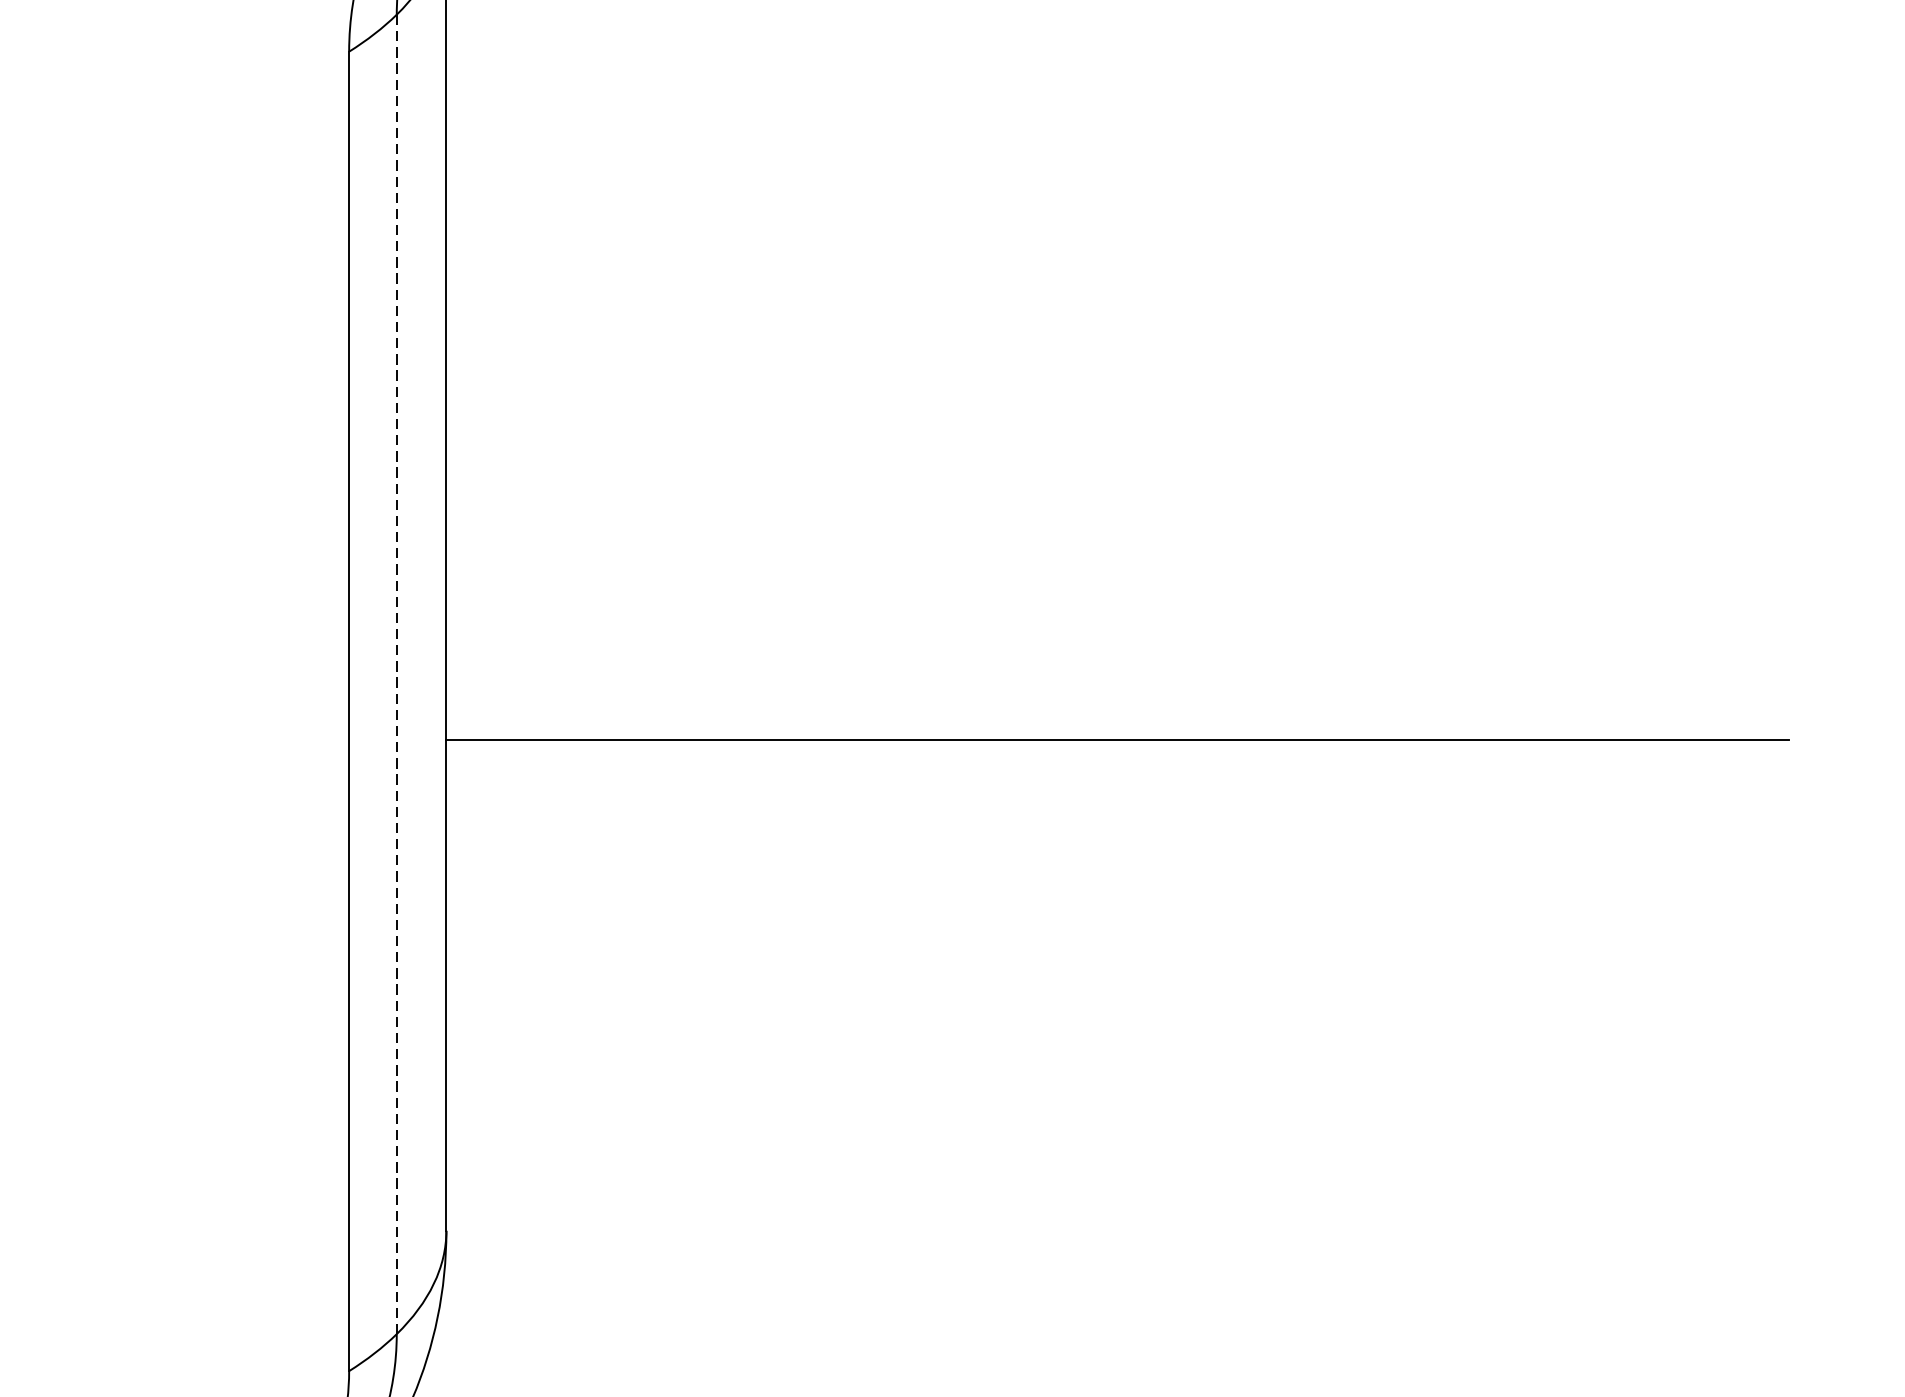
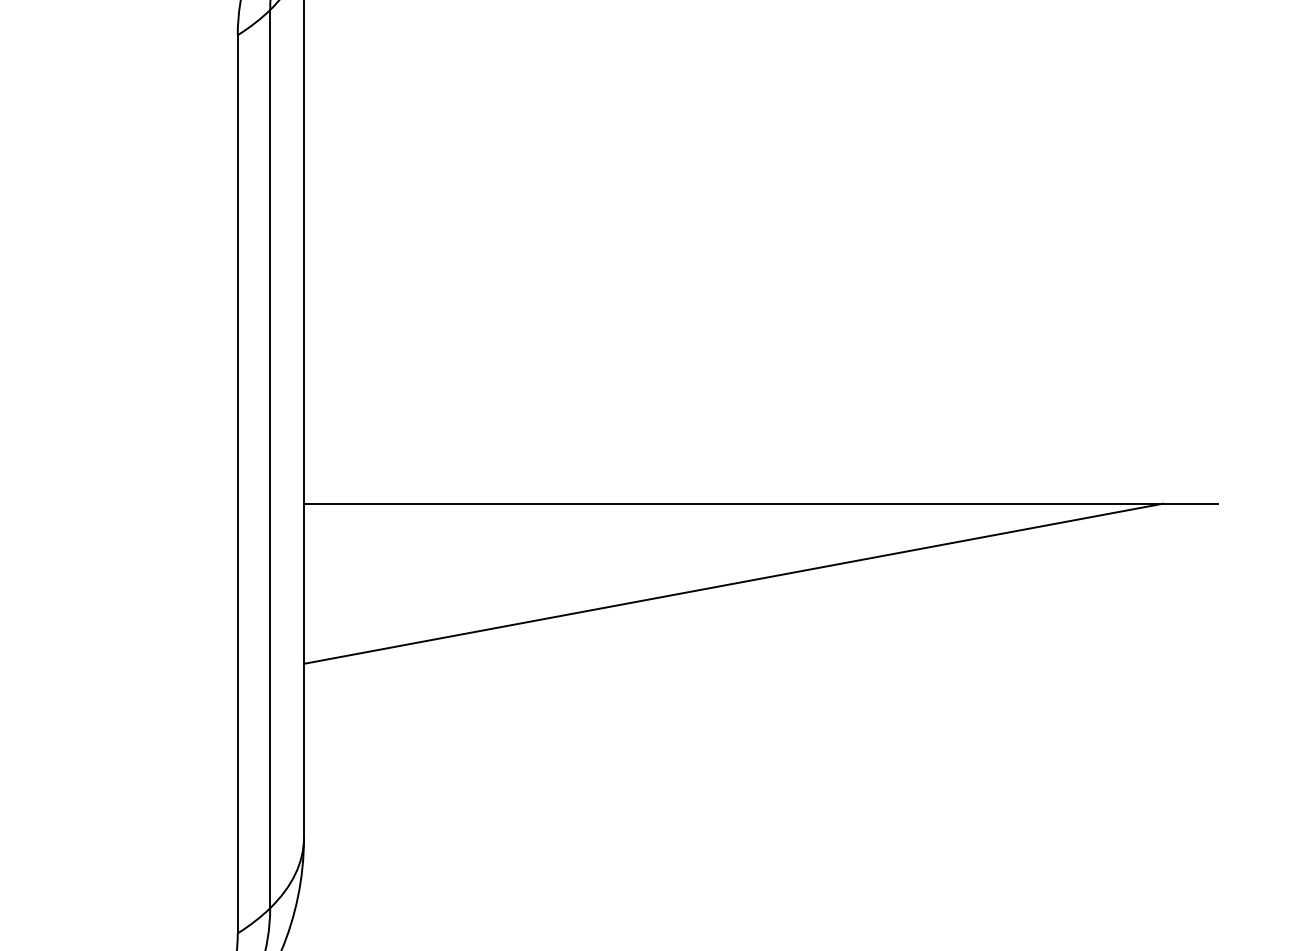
line: (397, 674) -> (270, 459), dashed -> solid
line: (1077, 857) -> (733, 583), added

